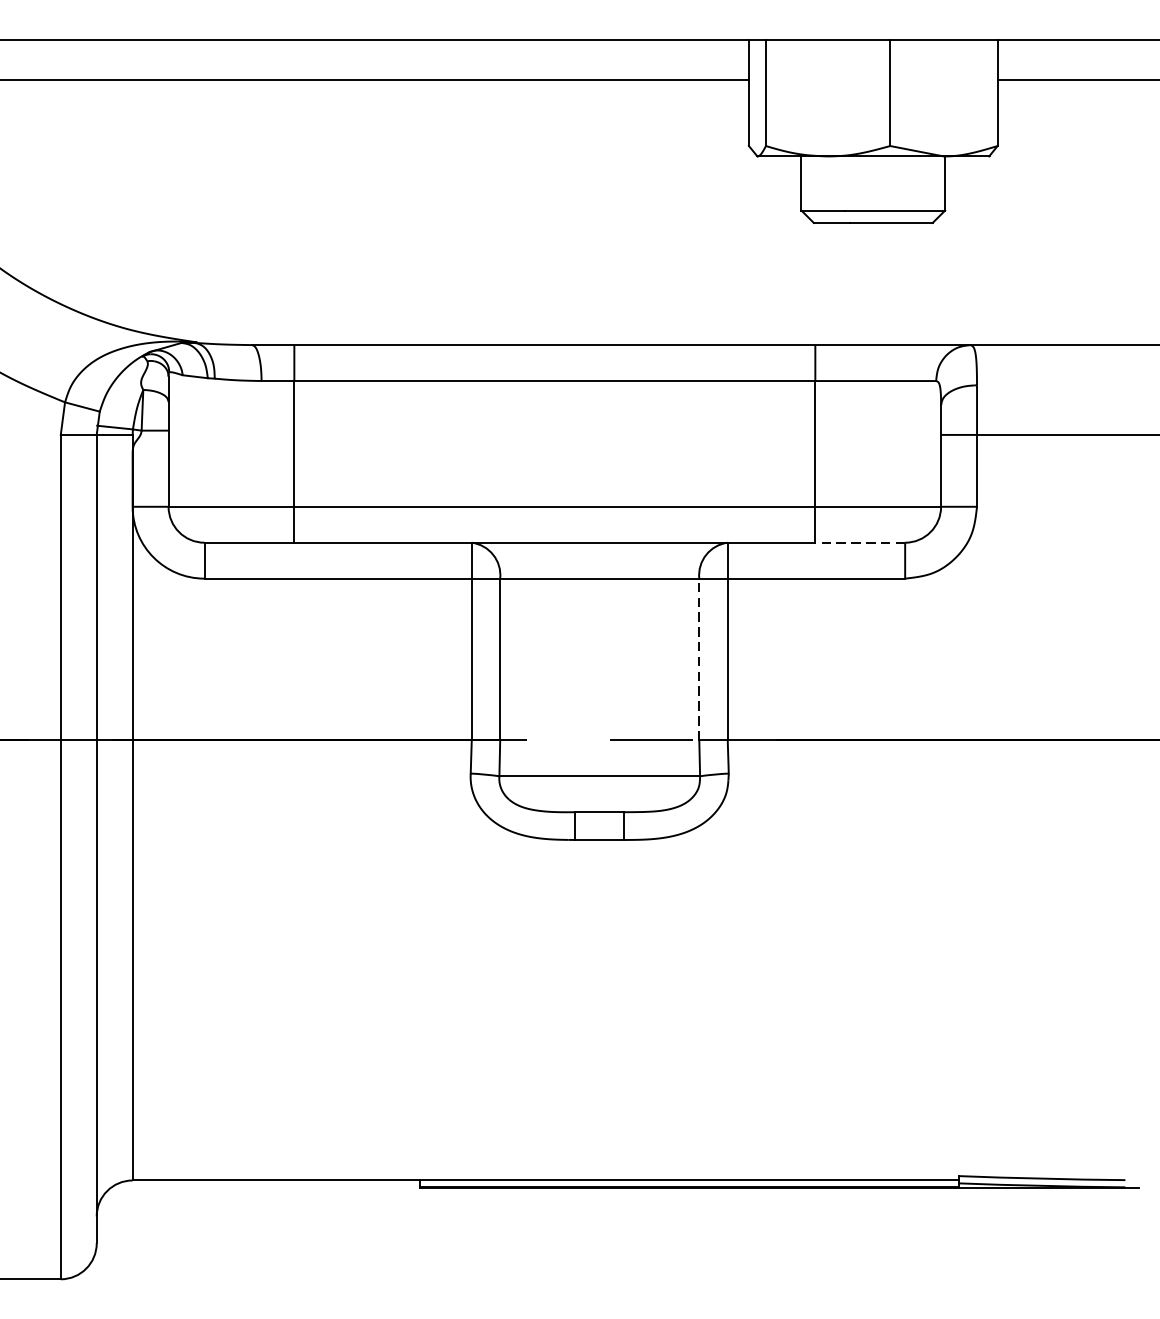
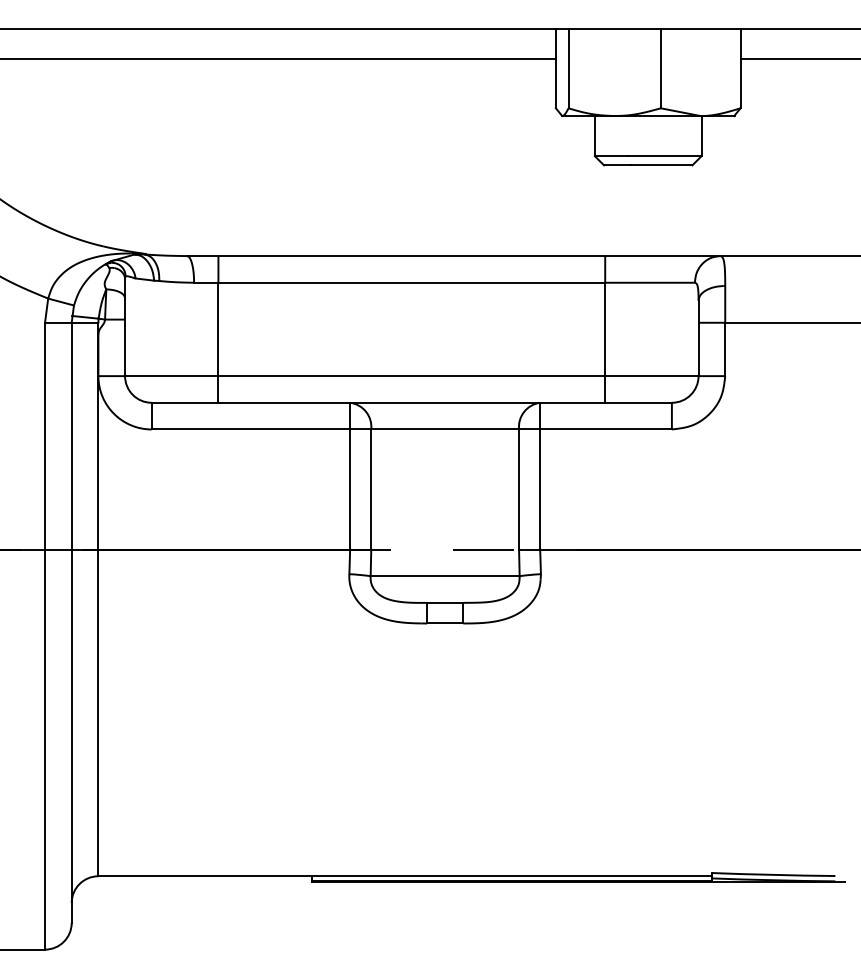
line: (860, 542) -> (638, 402), dashed -> solid
line: (699, 659) -> (519, 489), dashed -> solid

